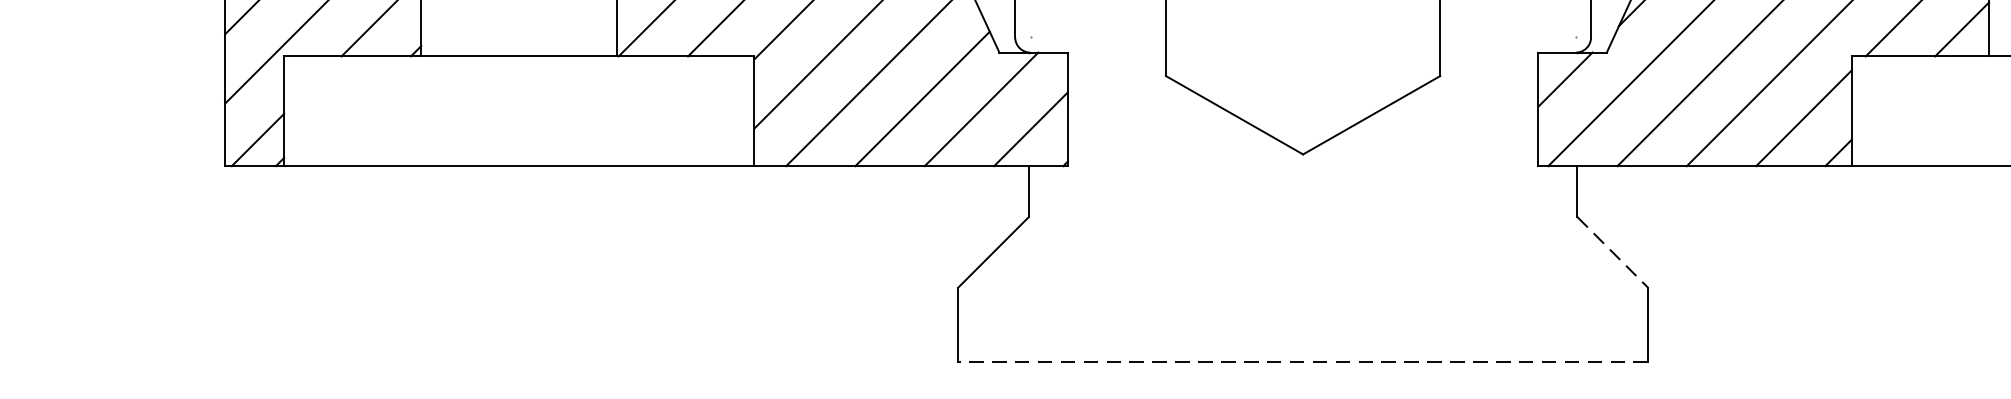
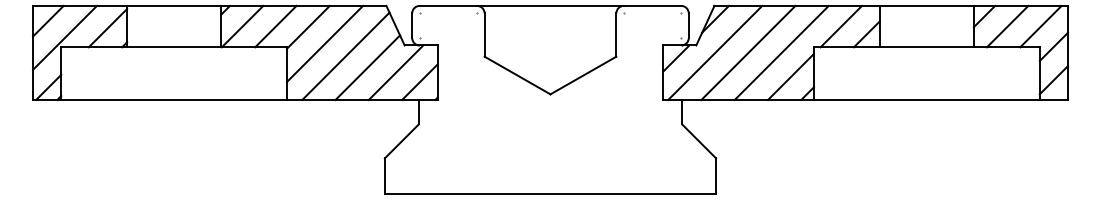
line: (1613, 252) -> (699, 141), dashed -> solid
line: (1303, 363) -> (550, 194), dashed -> solid

